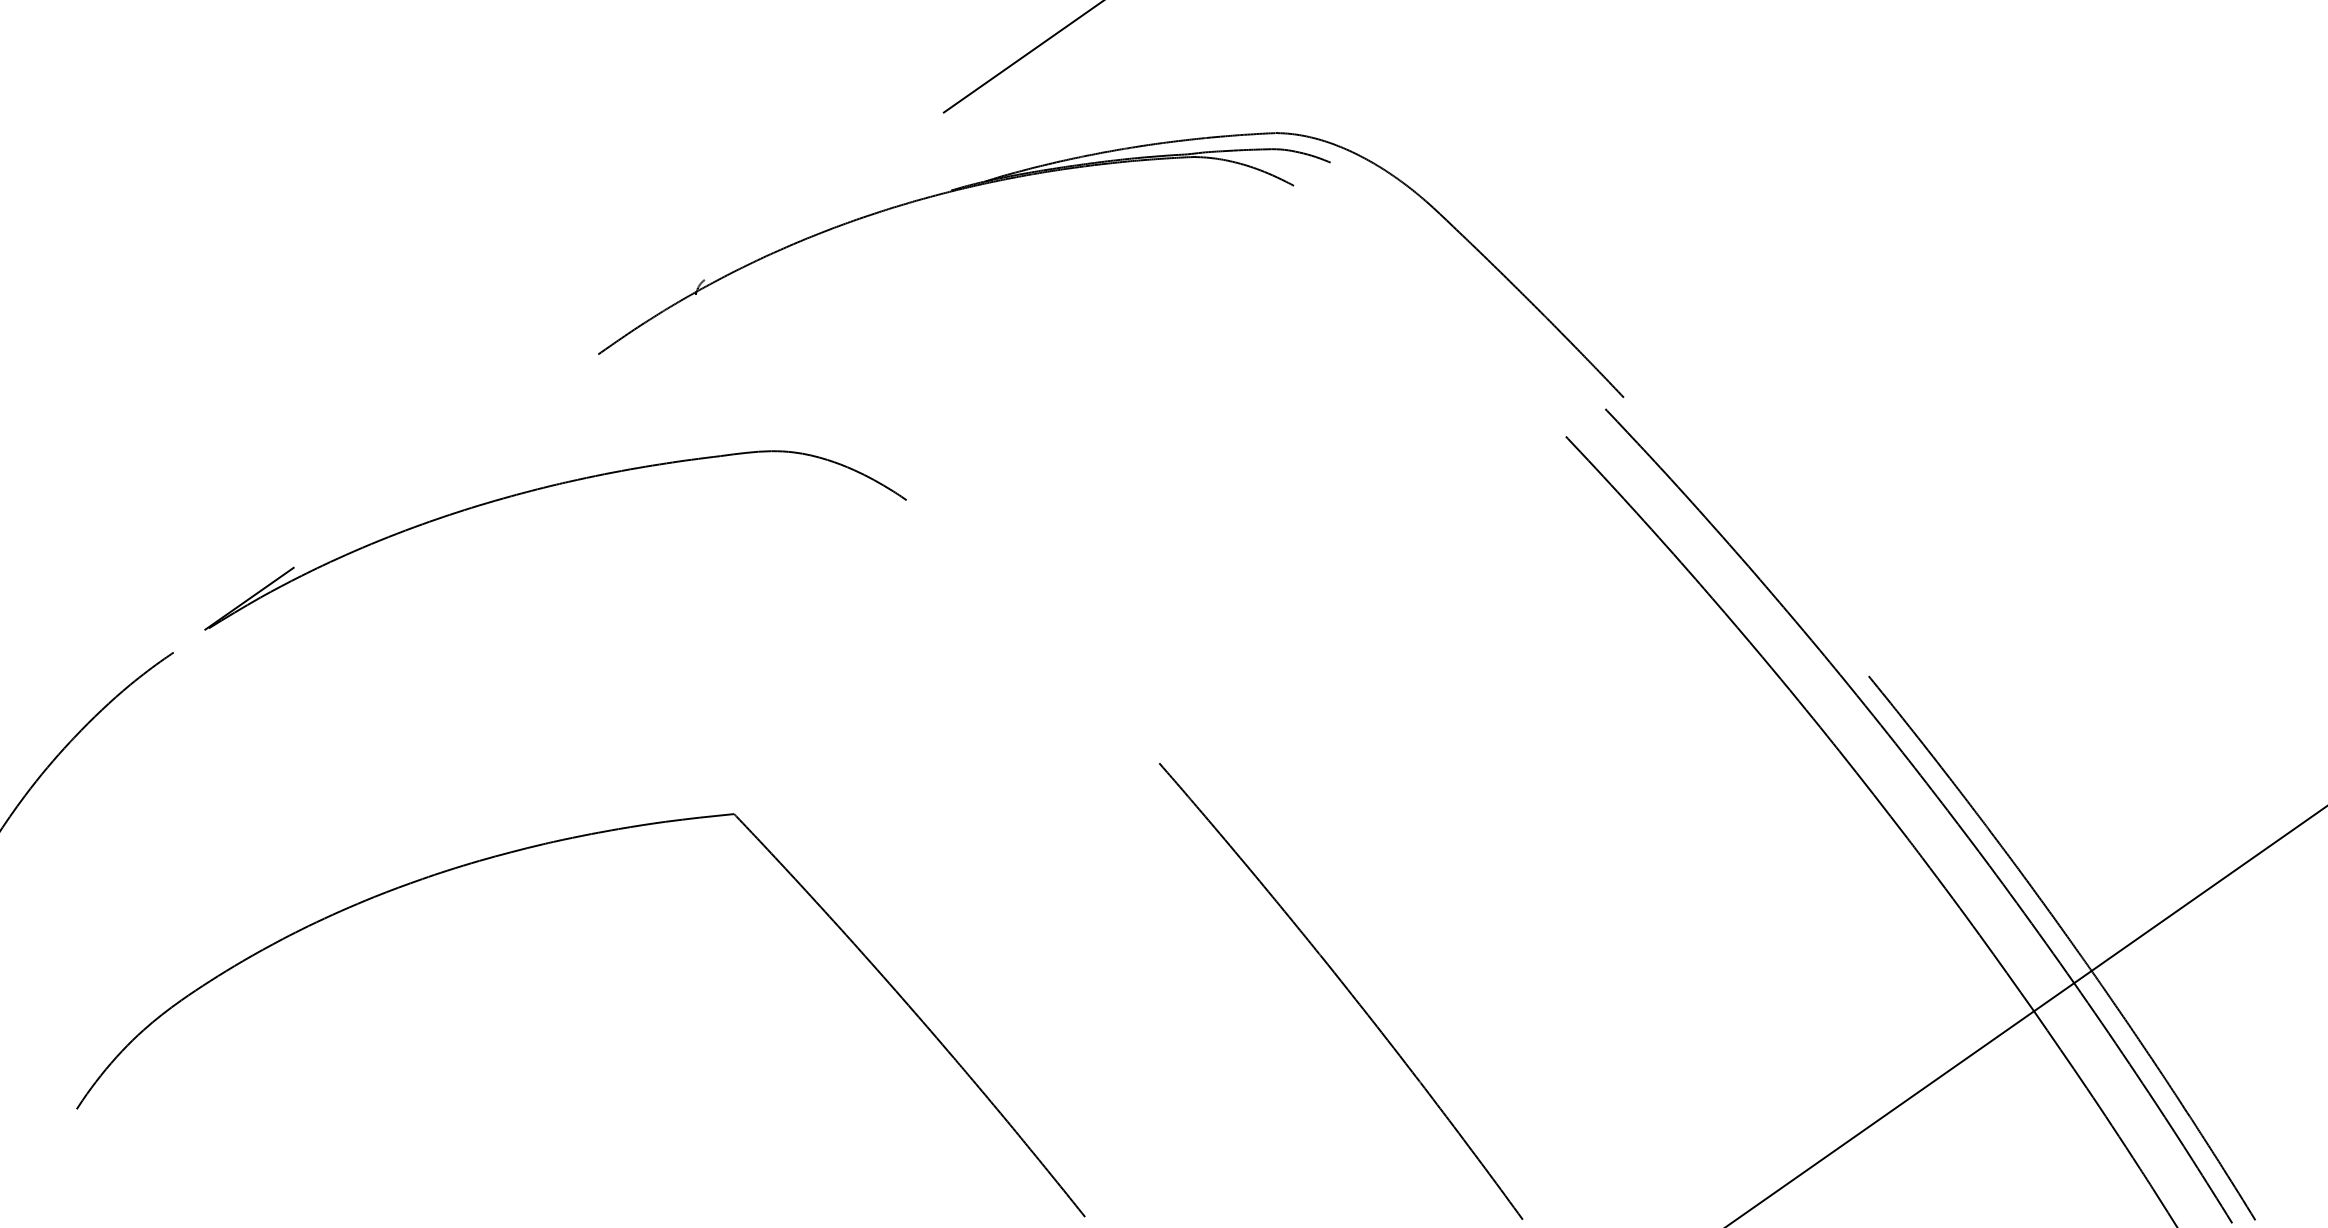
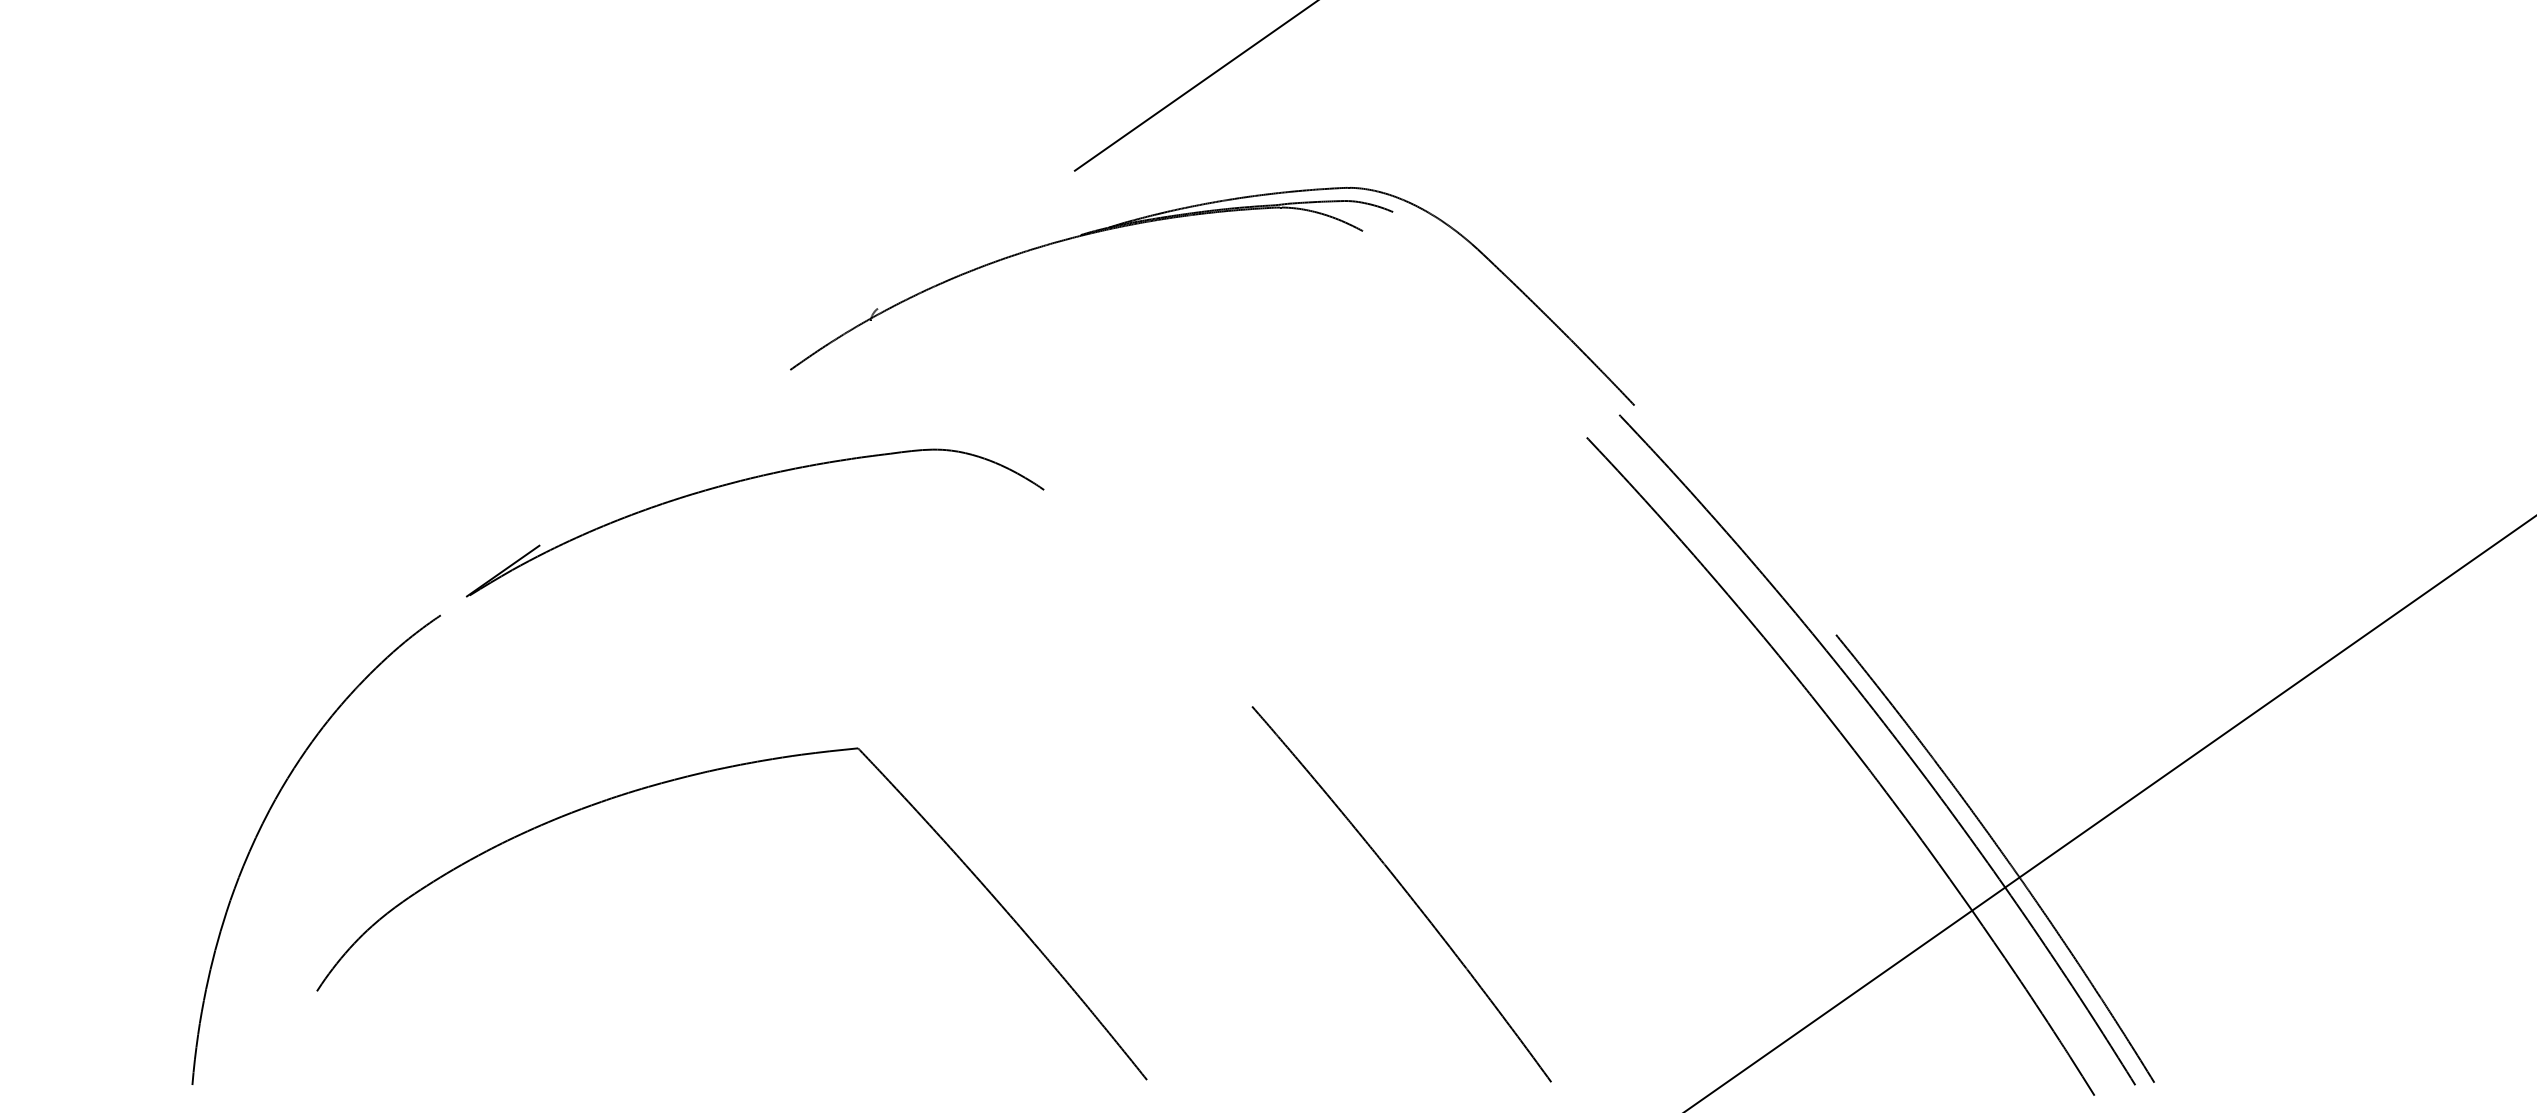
part: (537, 847) -> (696, 775), moved

